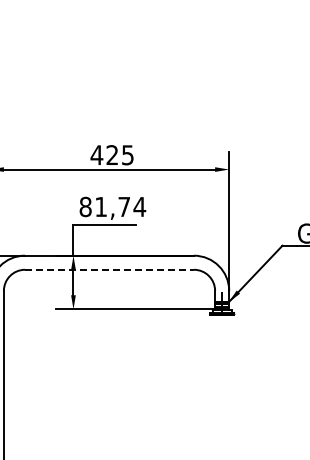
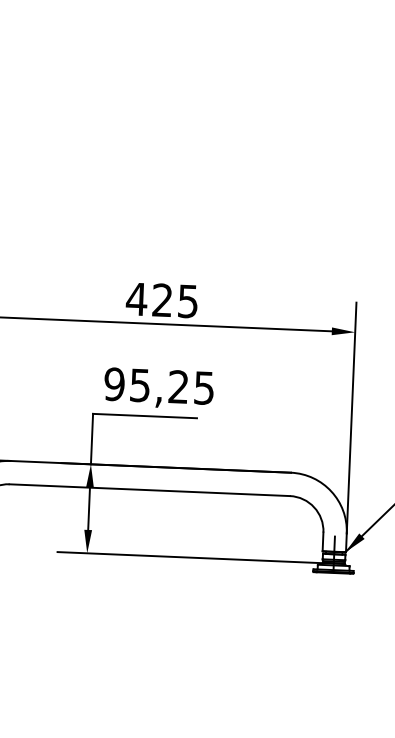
text: (112, 206) -> (159, 385), 81,74 -> 95,25
line: (110, 269) -> (151, 489), dashed -> solid

